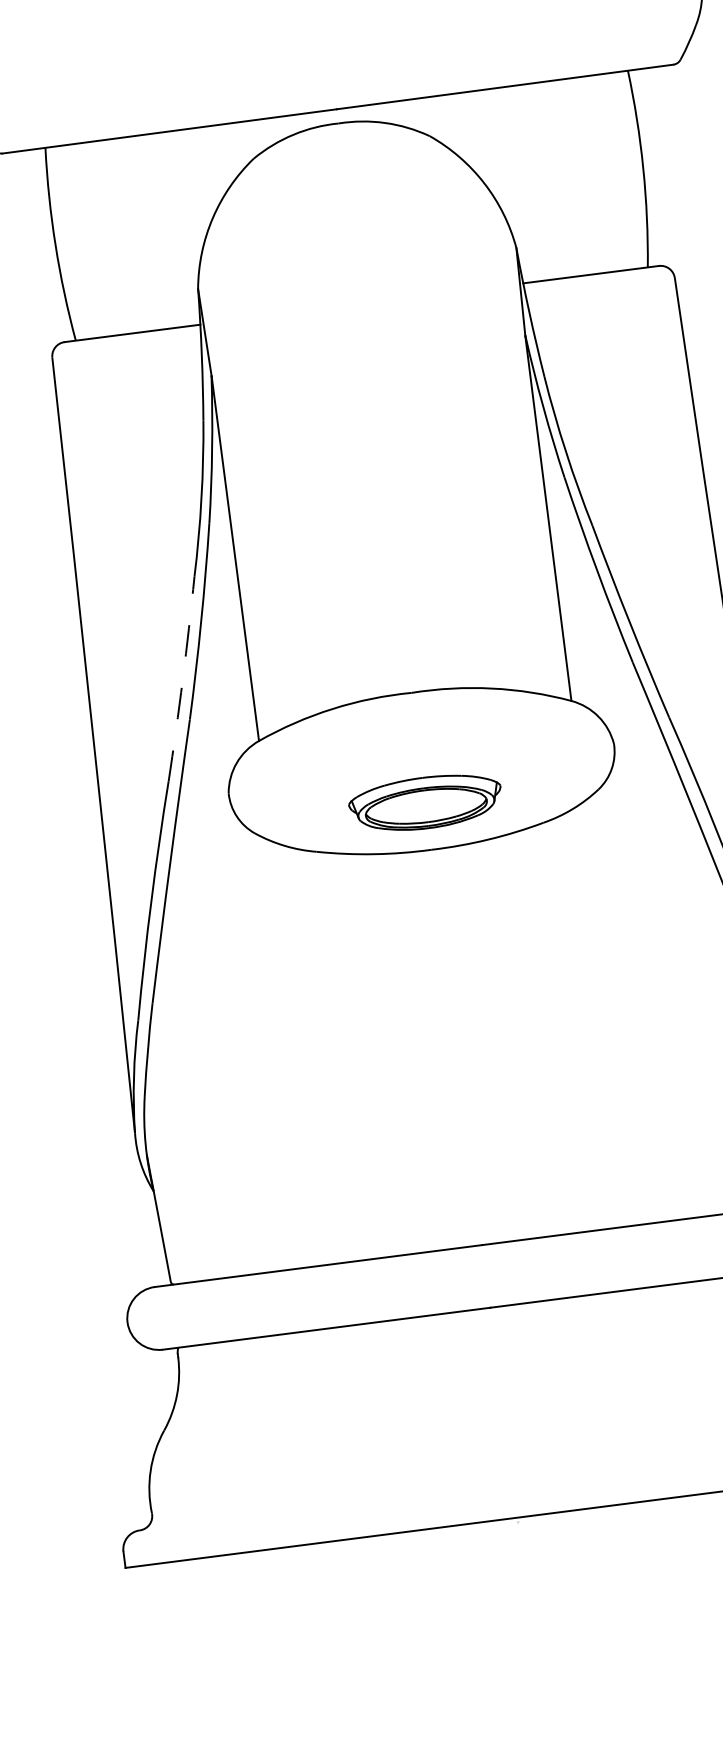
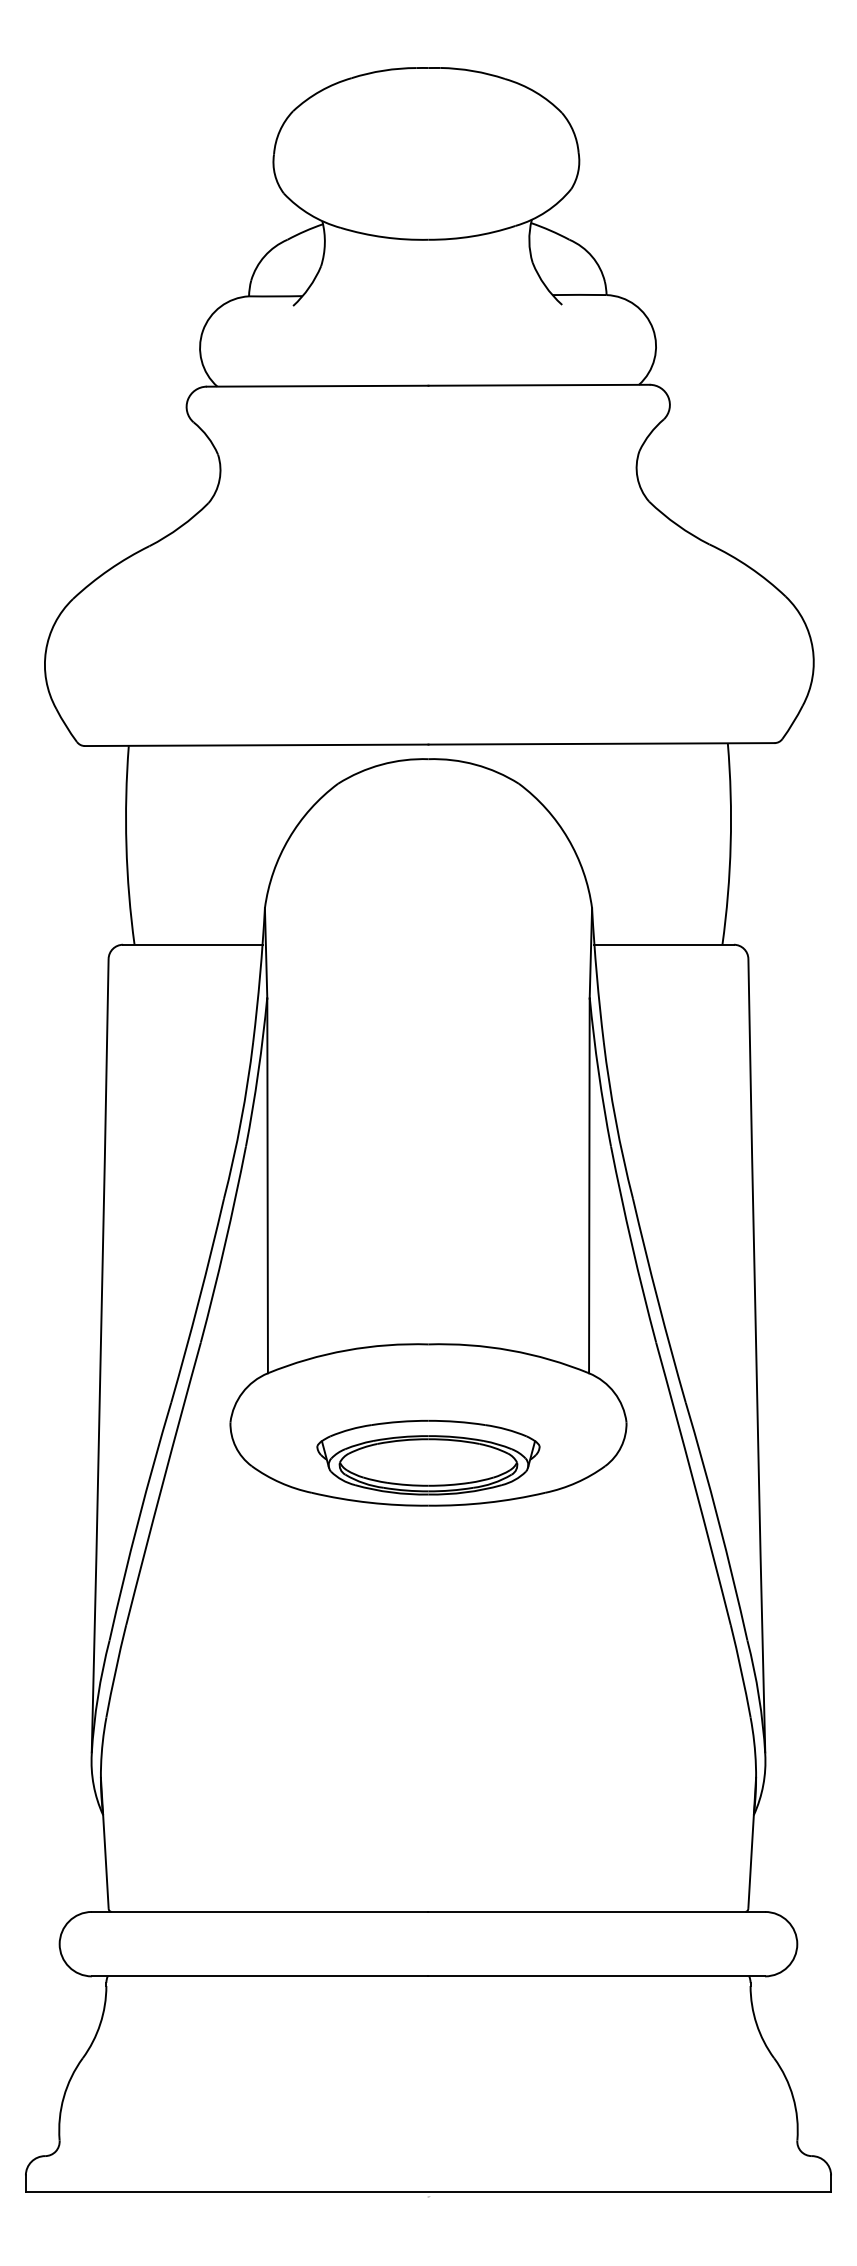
arc: (182, 679) -> (198, 1301), dashed -> solid
part: (425, 802) -> (428, 1457), size x1.43

